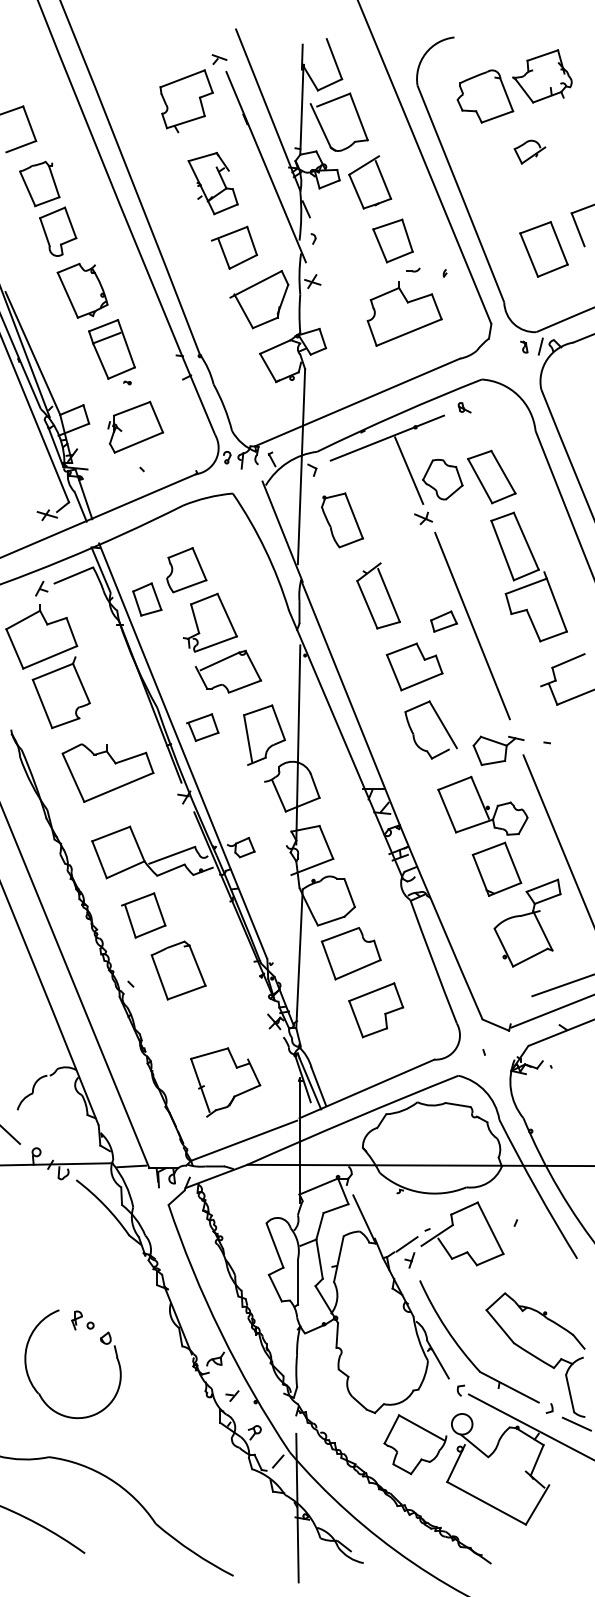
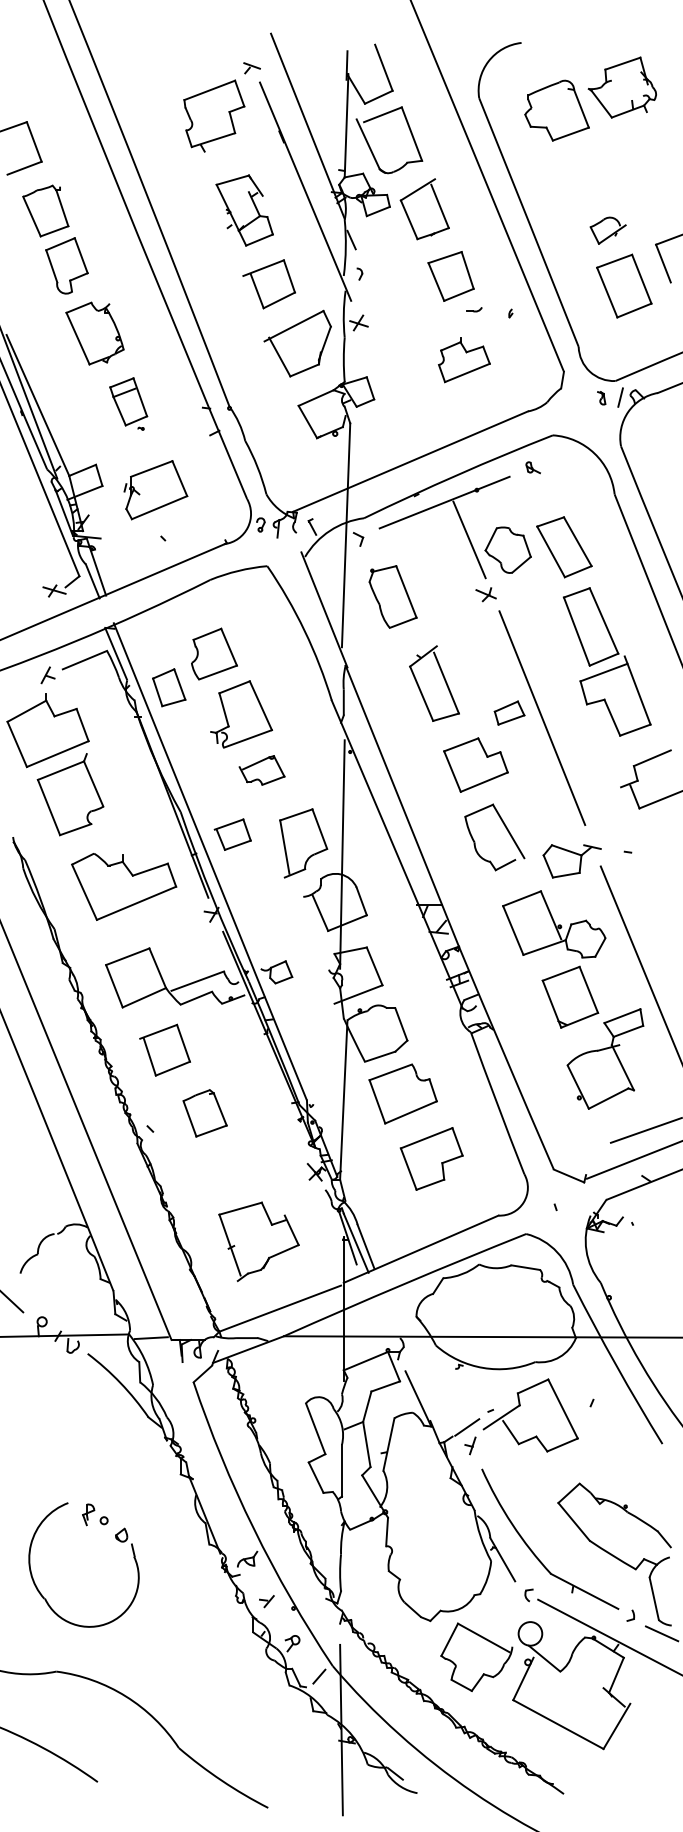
part: (529, 151) -> (607, 229), moved
part: (404, 313) -> (464, 359), size x0.6
part: (111, 352) -> (128, 404), size x0.7
part: (227, 671) -> (261, 770), size x0.6
part: (178, 970) -> (204, 1113), size x0.7

